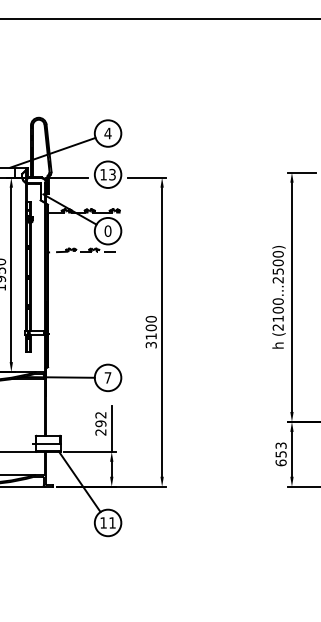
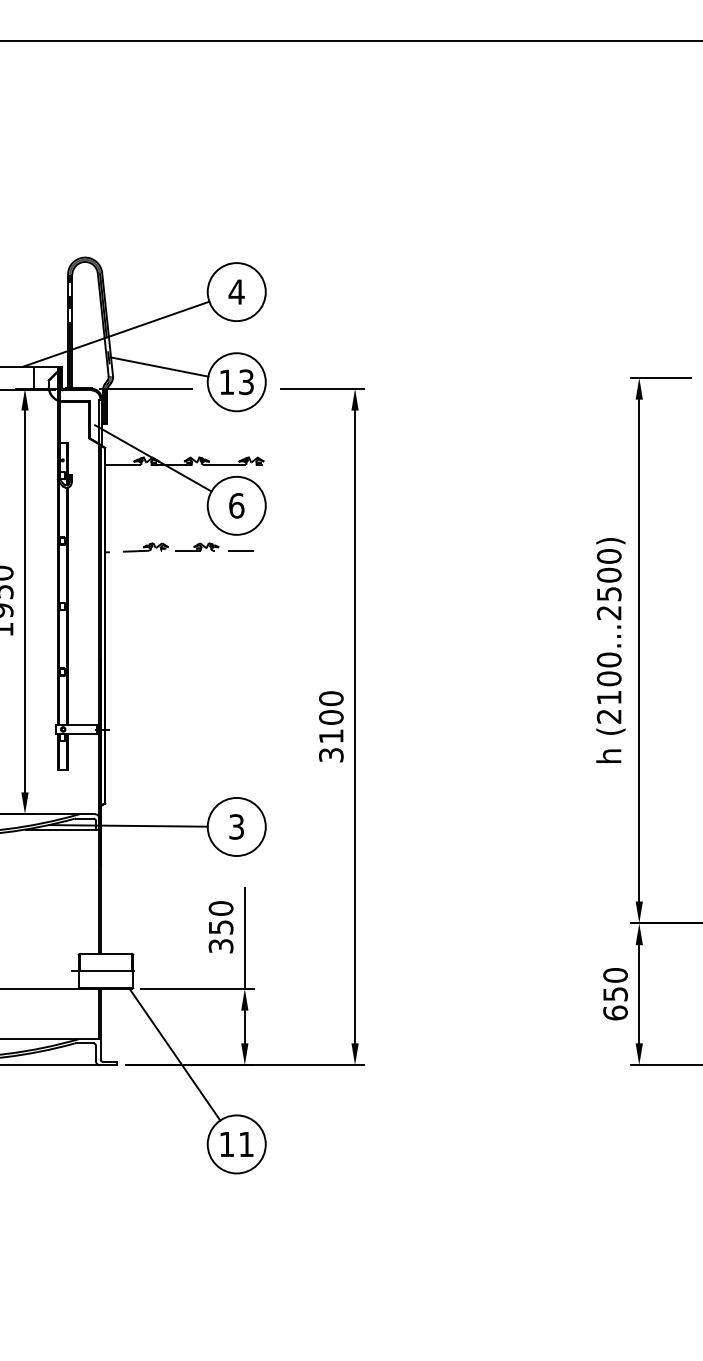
line: (72, 167) -> (158, 366), added
text: (107, 230) -> (235, 504), 0 -> 6
text: (107, 377) -> (235, 826), 7 -> 3
text: (100, 423) -> (220, 926), 292 -> 350
text: (280, 445) -> (614, 974), 653 -> 650

